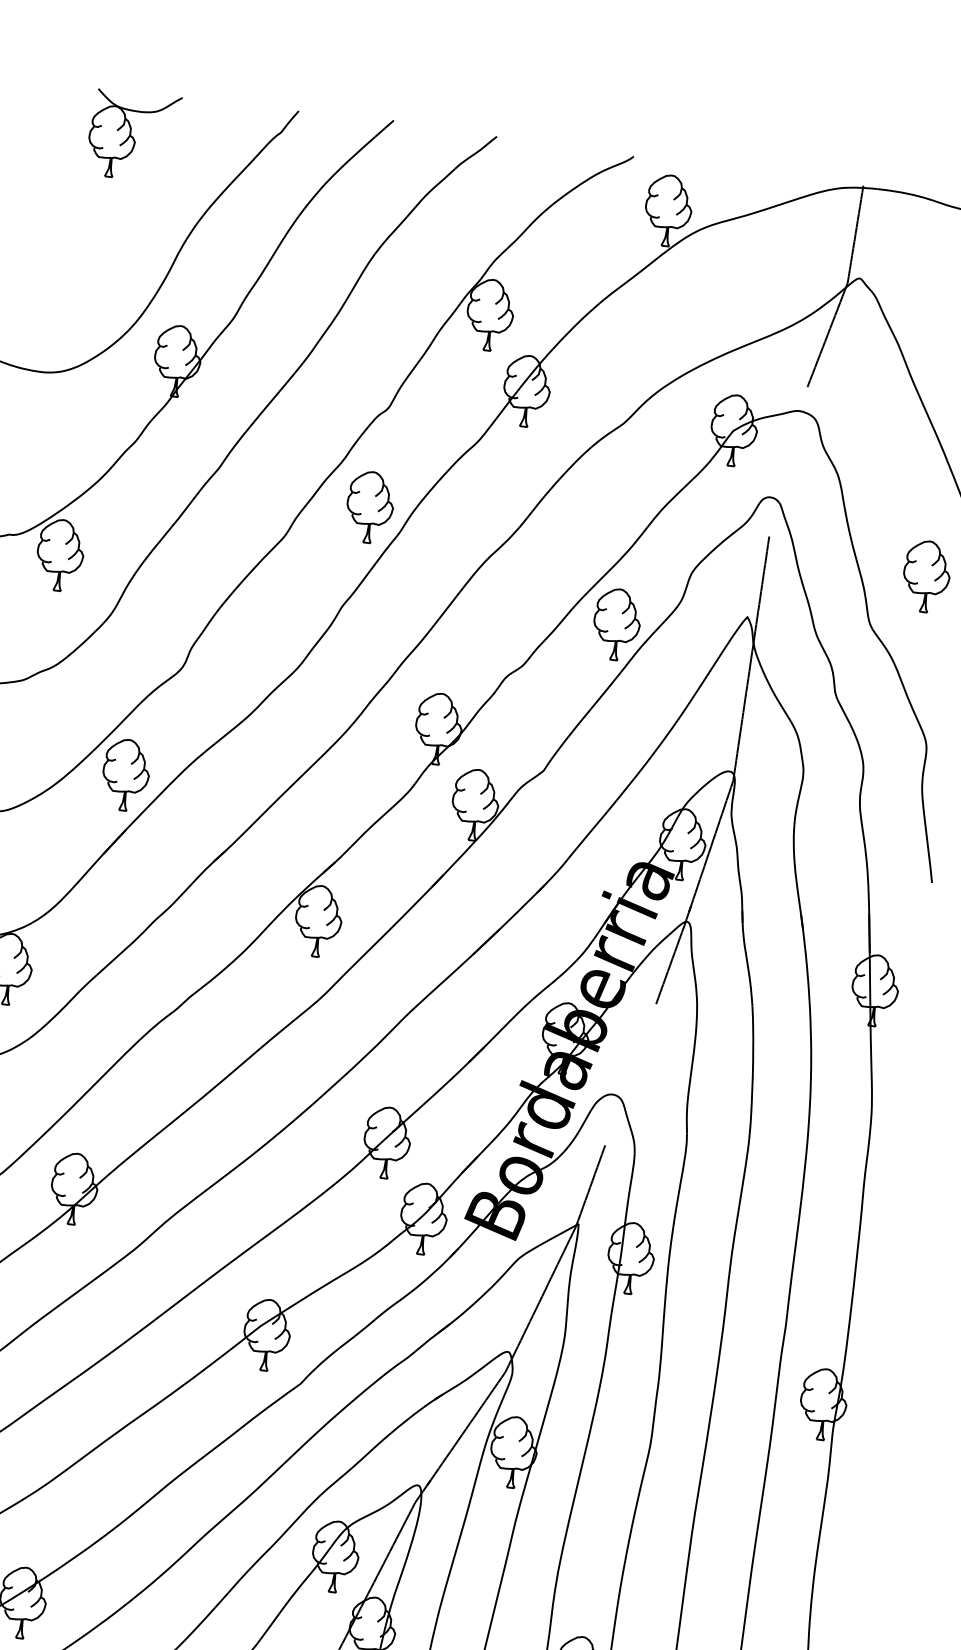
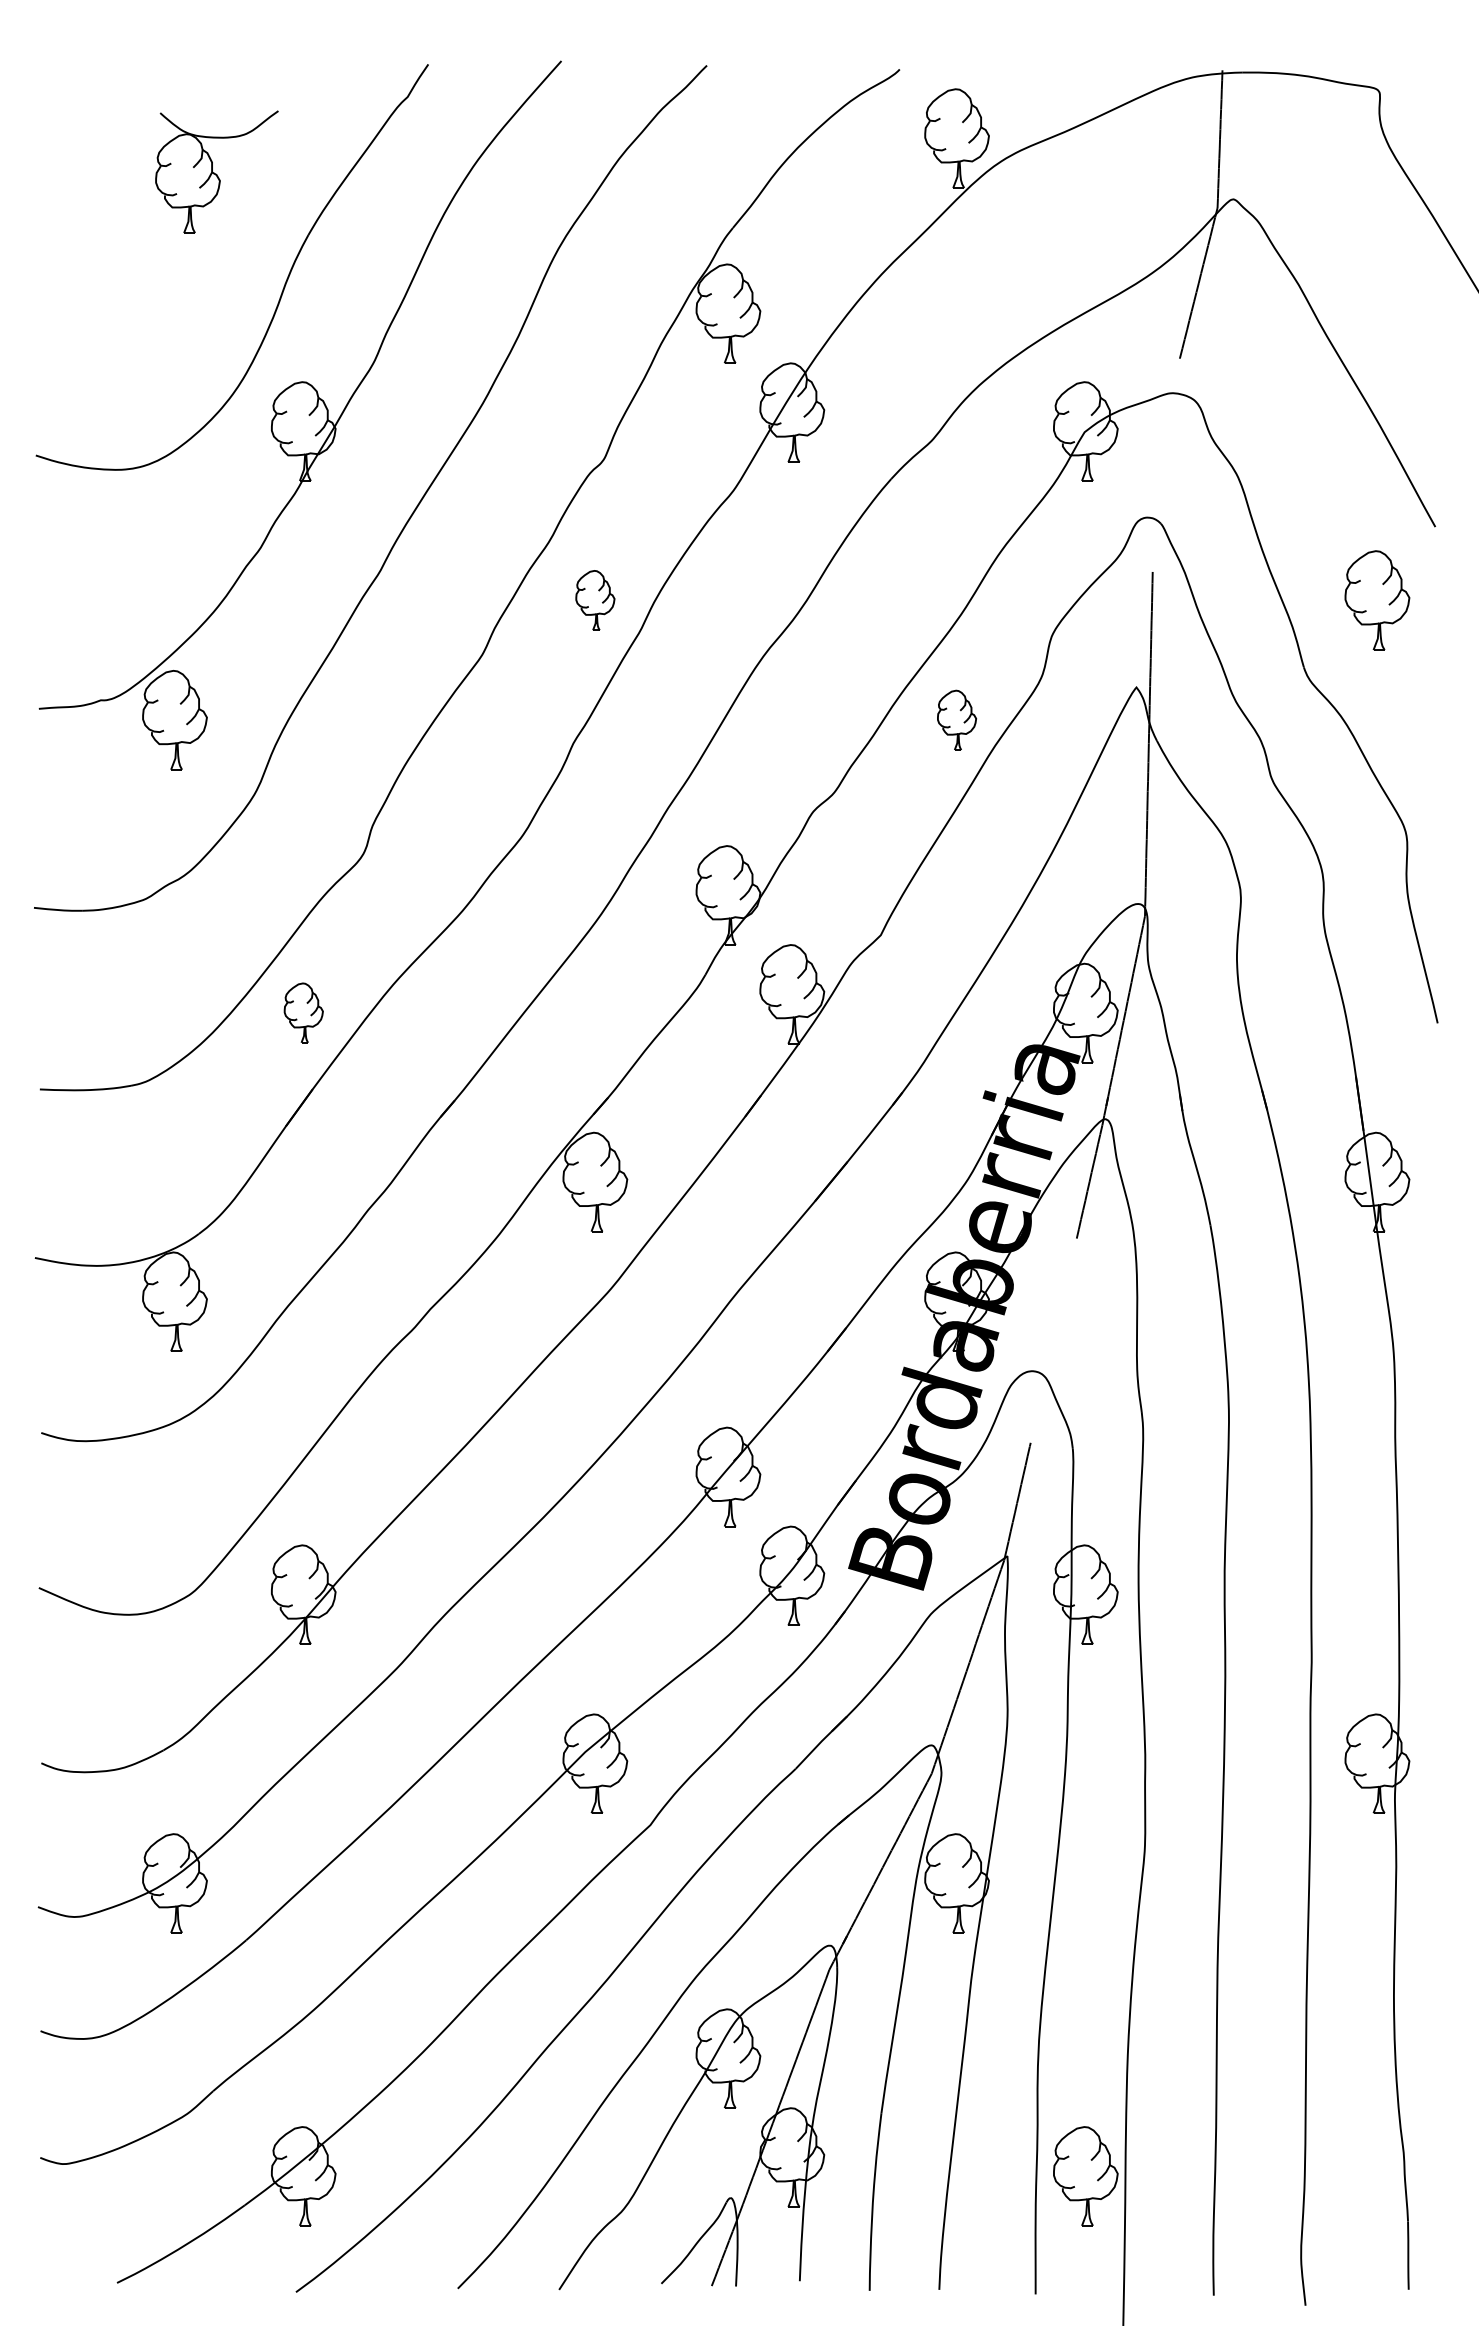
part: (133, 135) -> (216, 171), moved
part: (370, 507) -> (595, 600), size x0.6
part: (616, 624) -> (956, 720), size x0.6
part: (125, 774) -> (303, 1012), size x0.6

